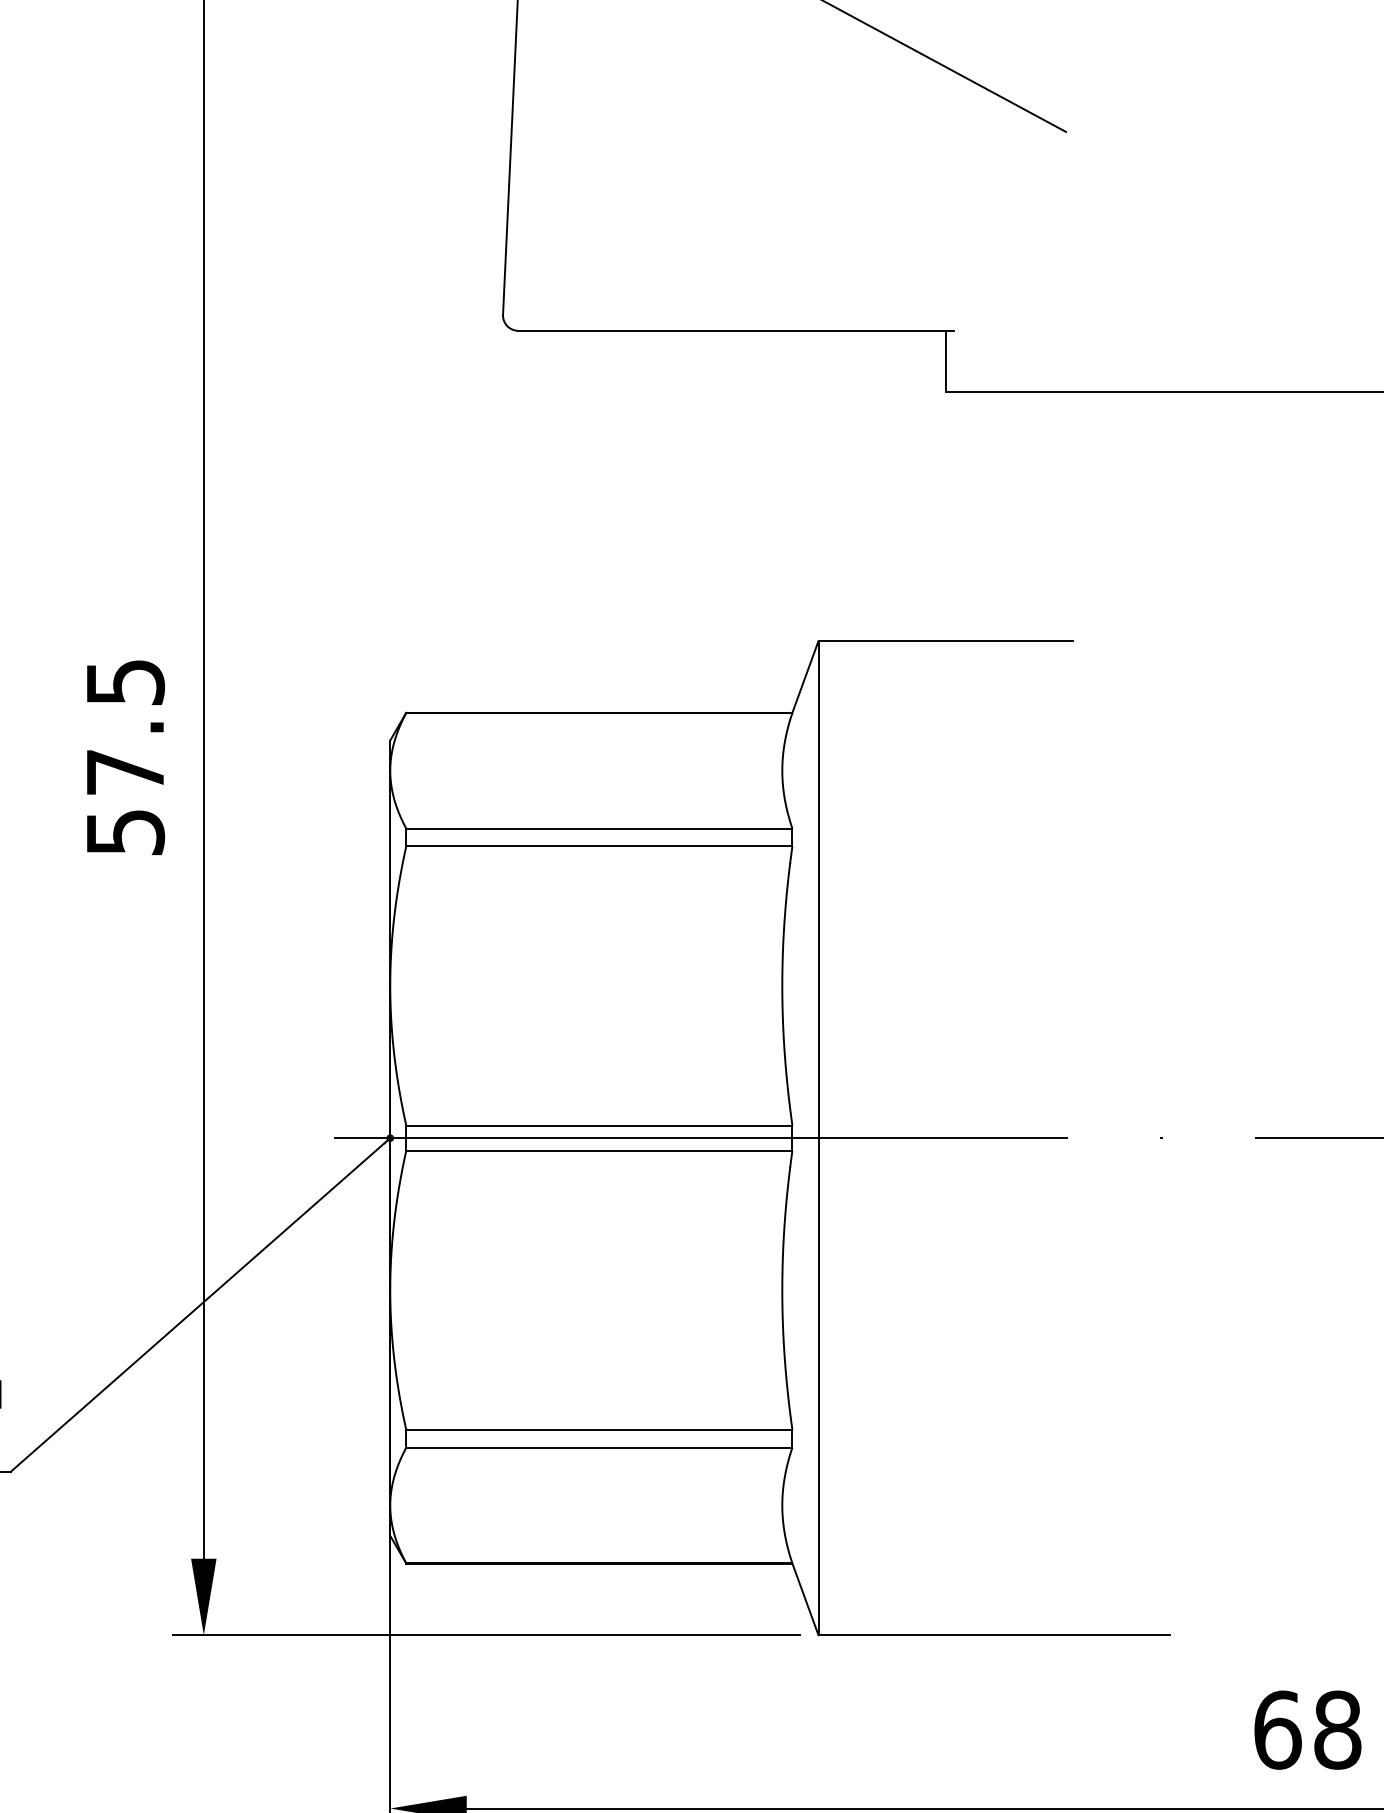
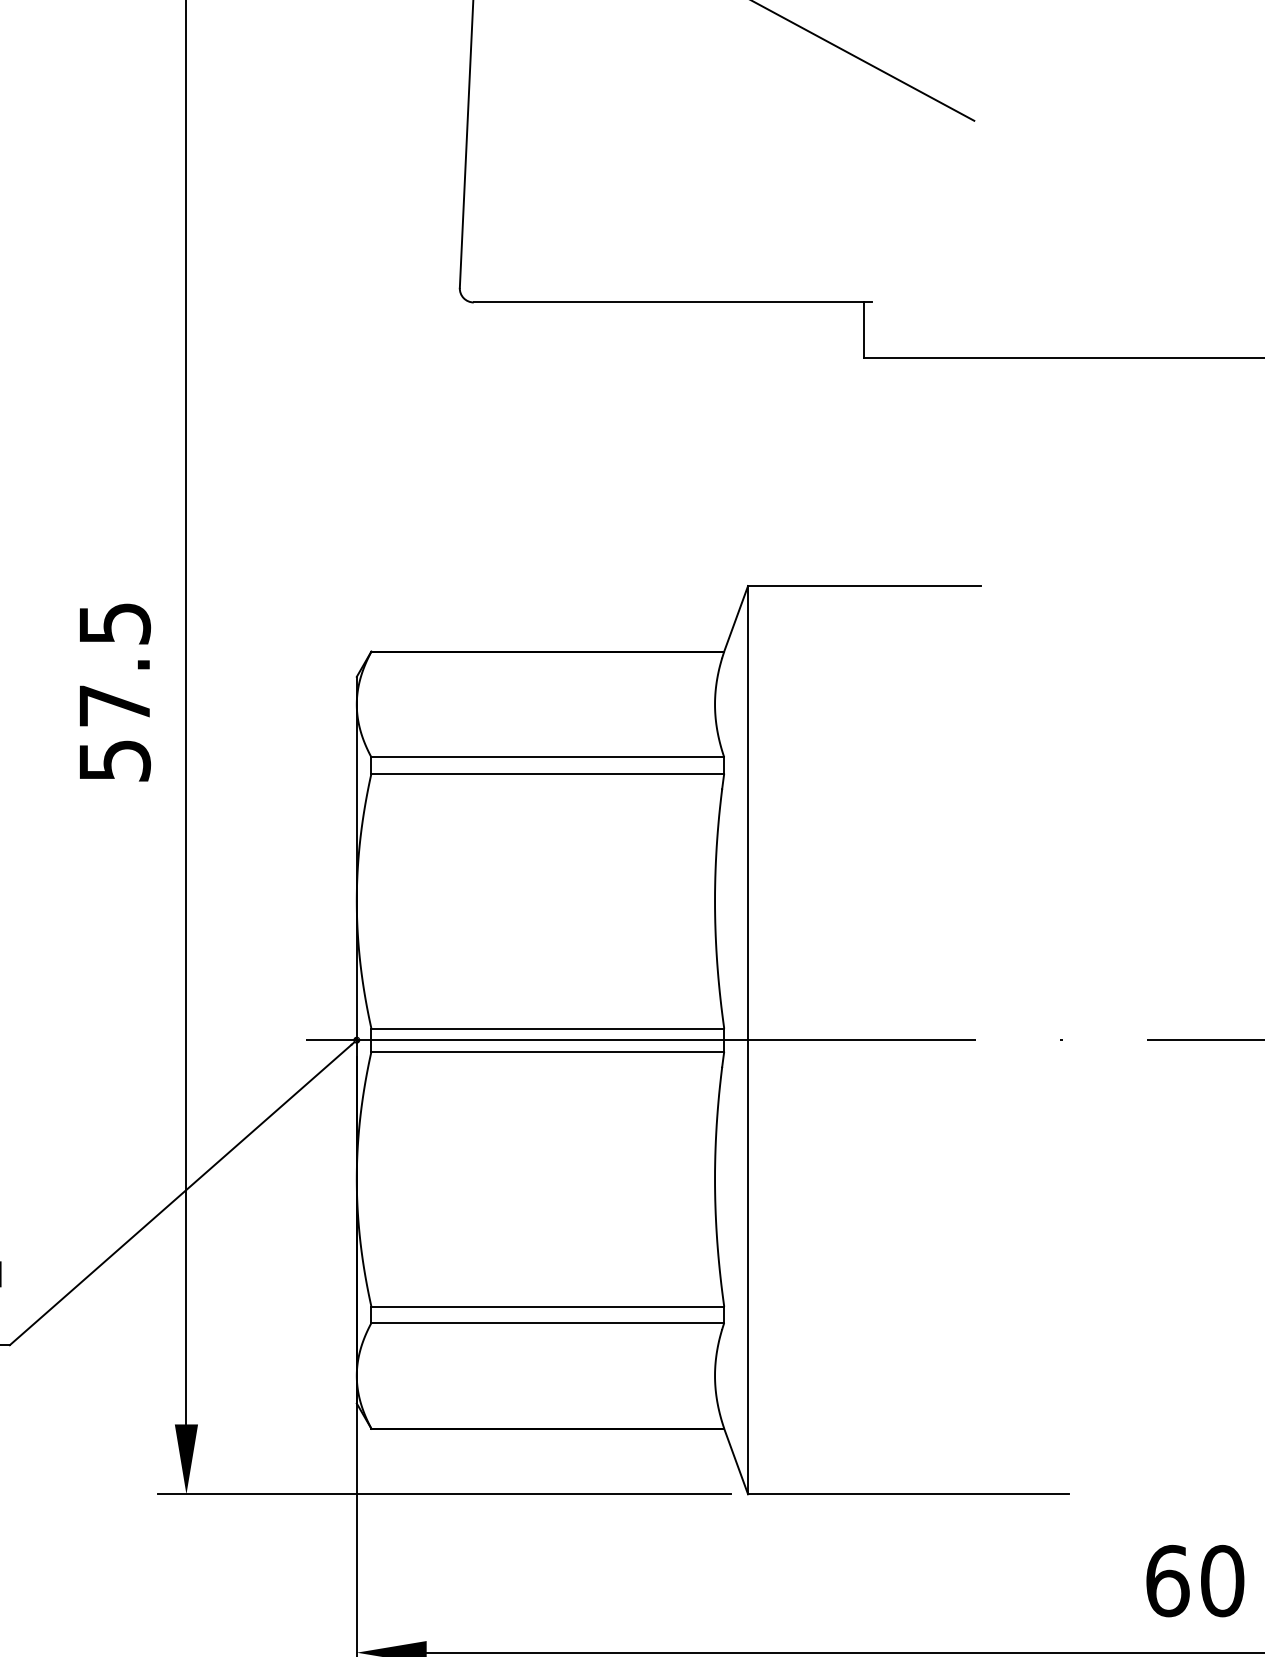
text: (1337, 1729) -> (1222, 1580), 68 -> 60

